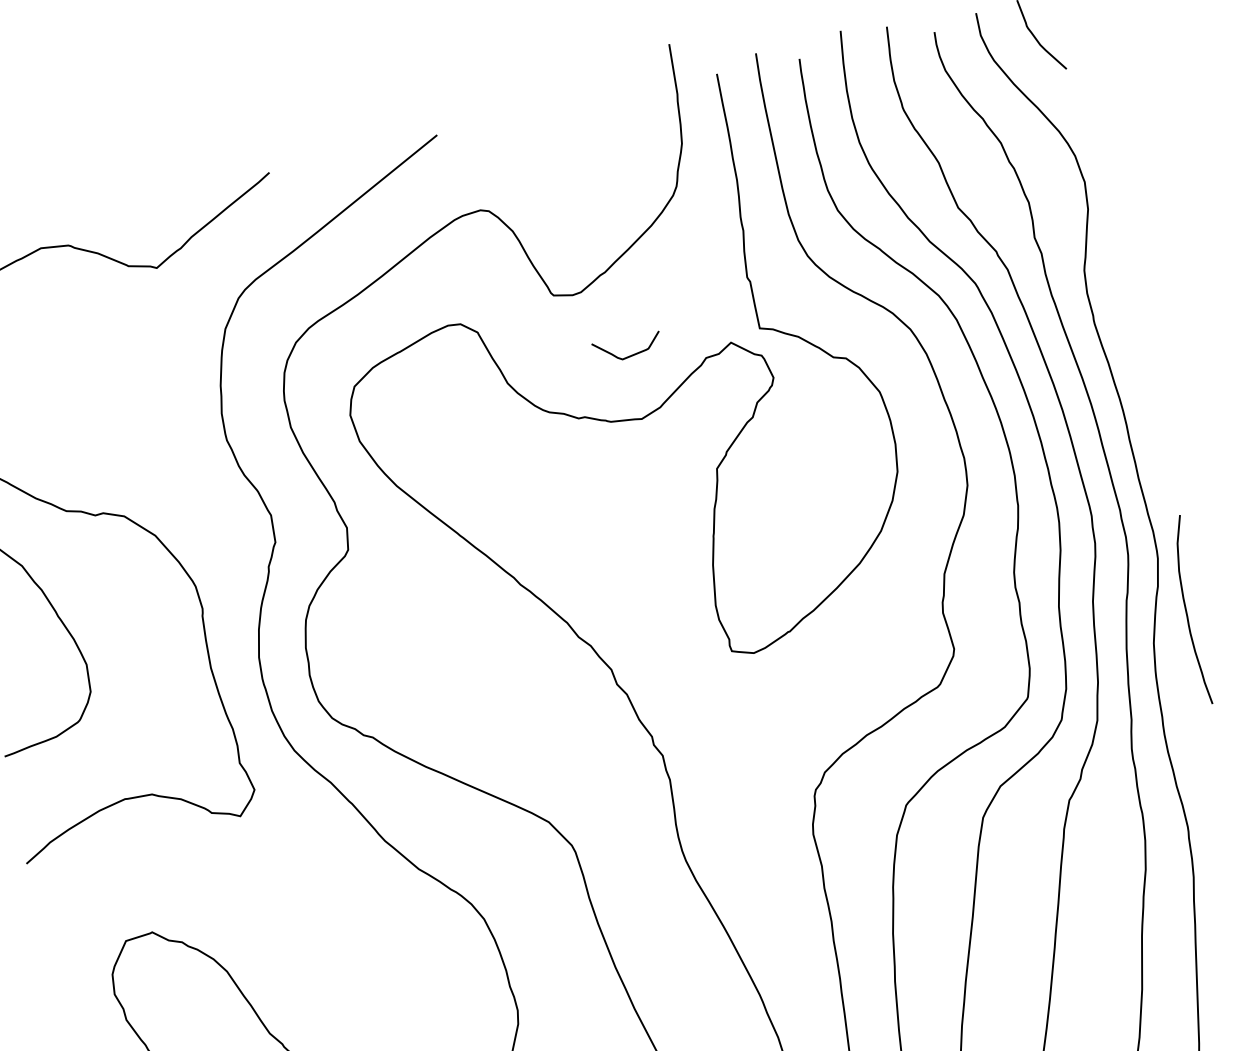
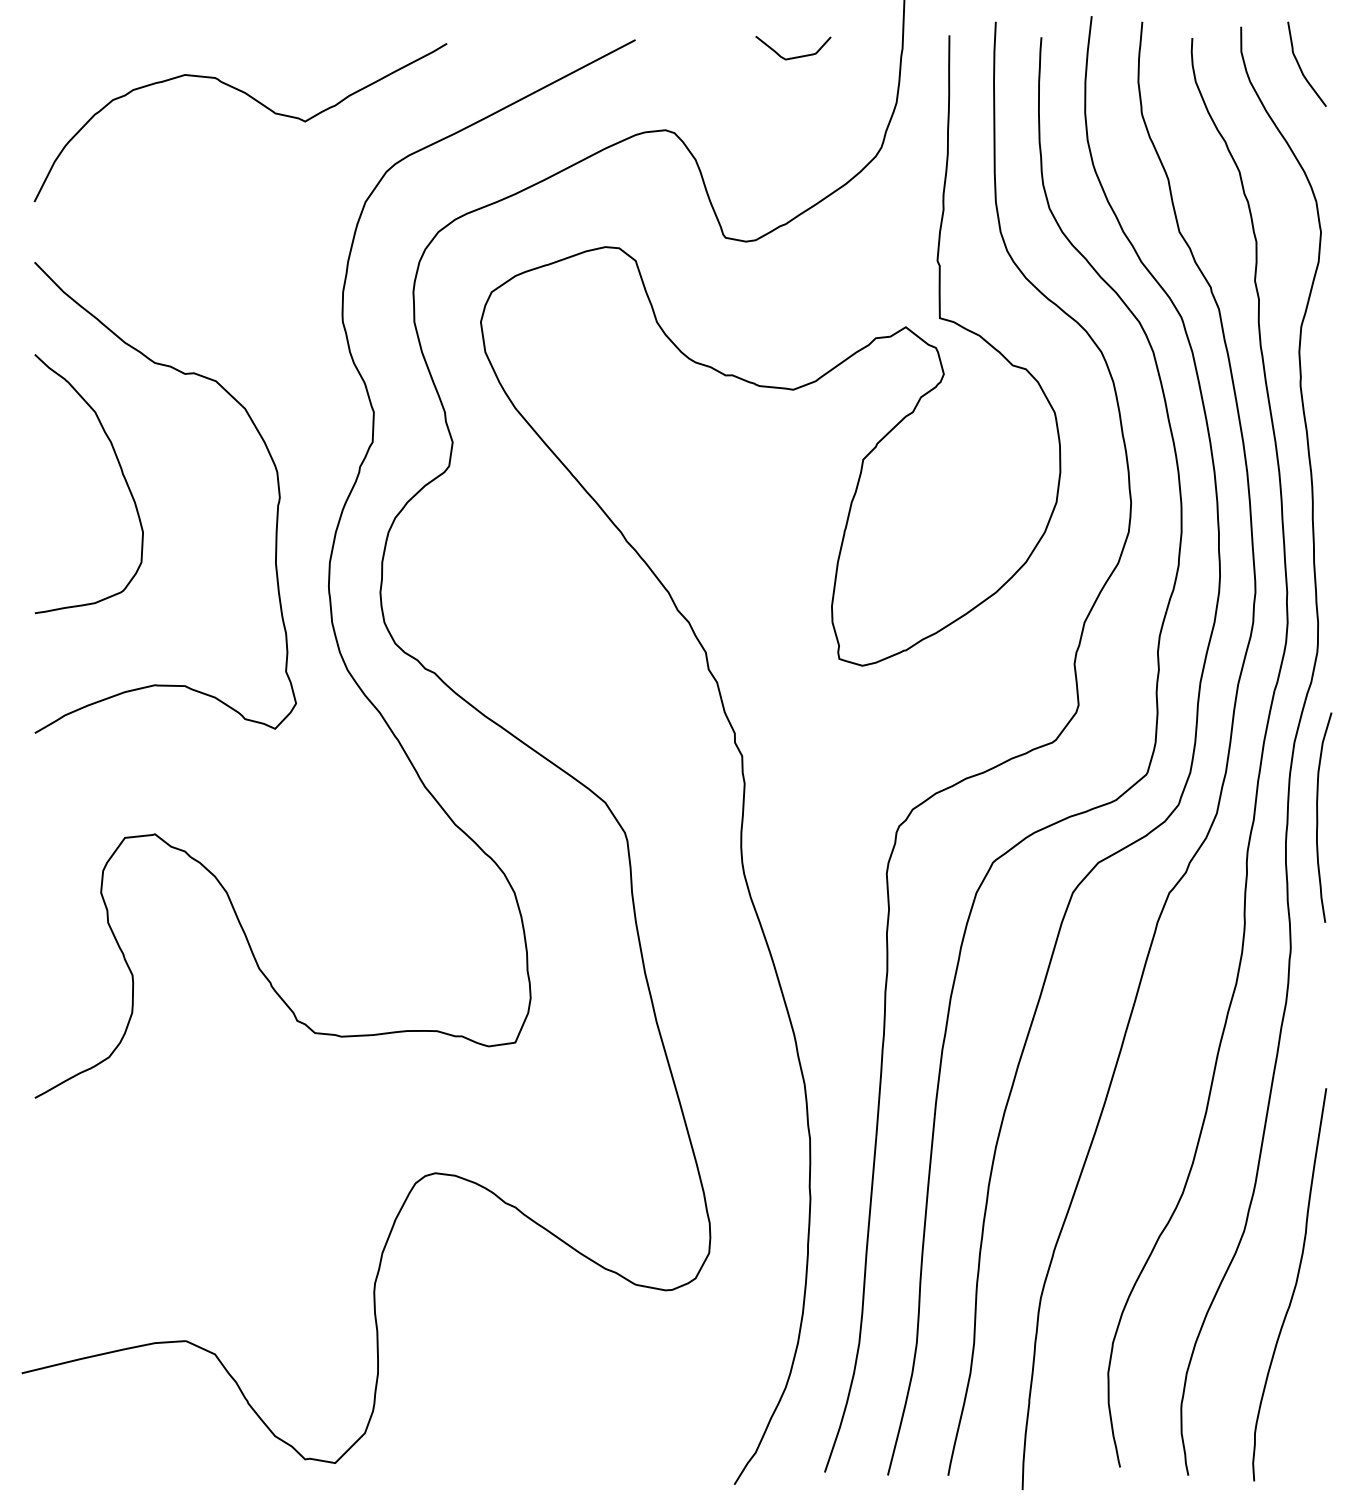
curve: (630, 354) -> (795, 56), moved
curve: (1187, 611) -> (1318, 817), moved

